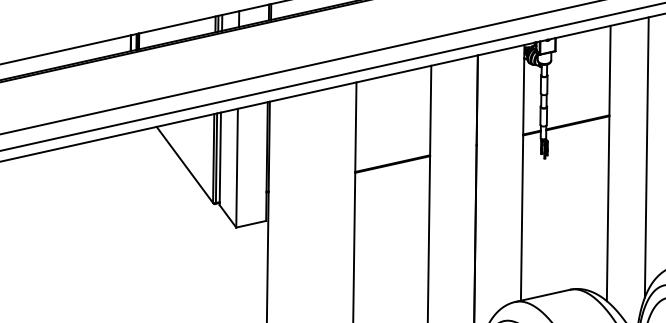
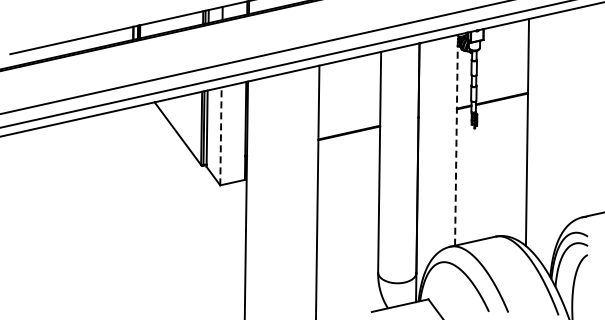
line: (646, 157) -> (558, 127), removed
line: (236, 168) -> (220, 136), solid -> dashed
line: (522, 171) -> (456, 139), solid -> dashed

